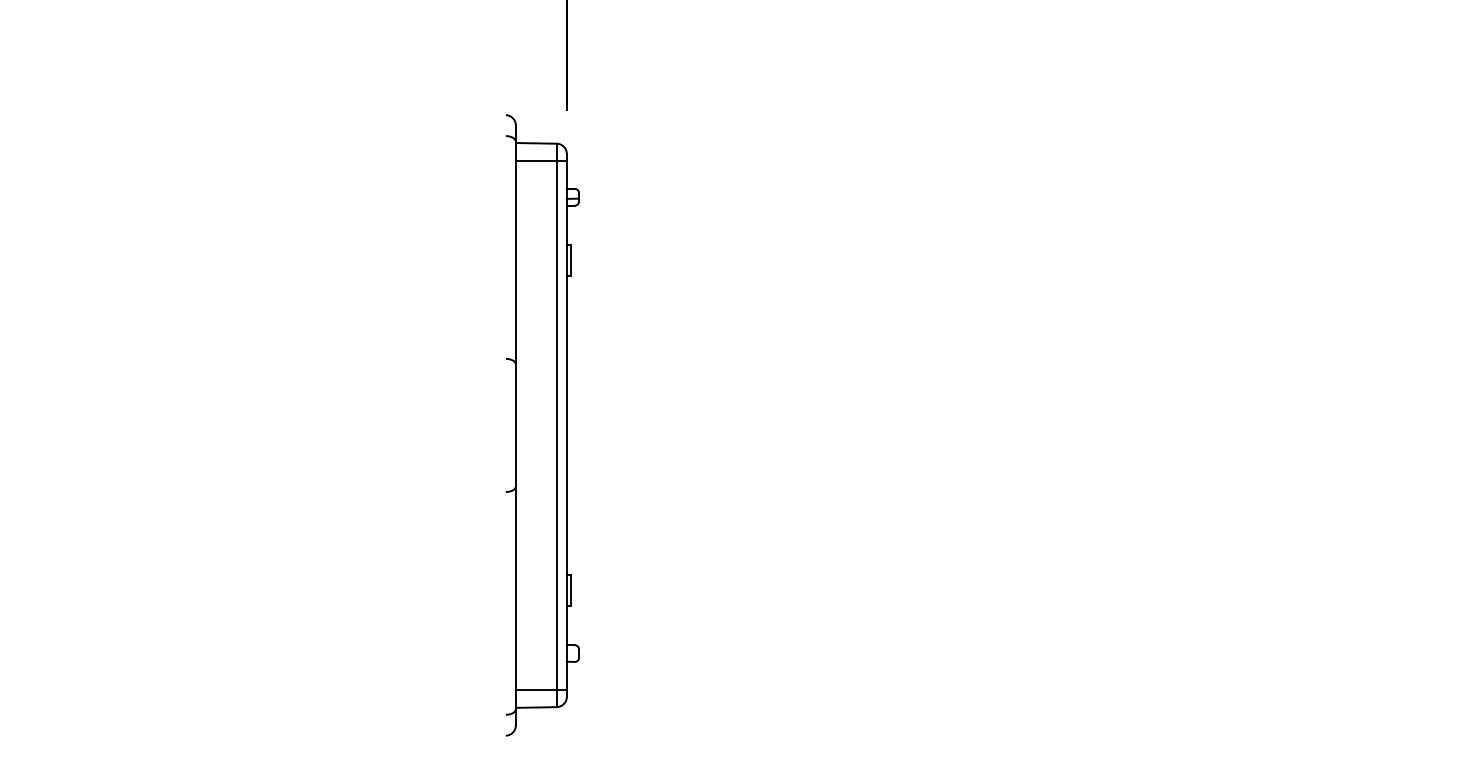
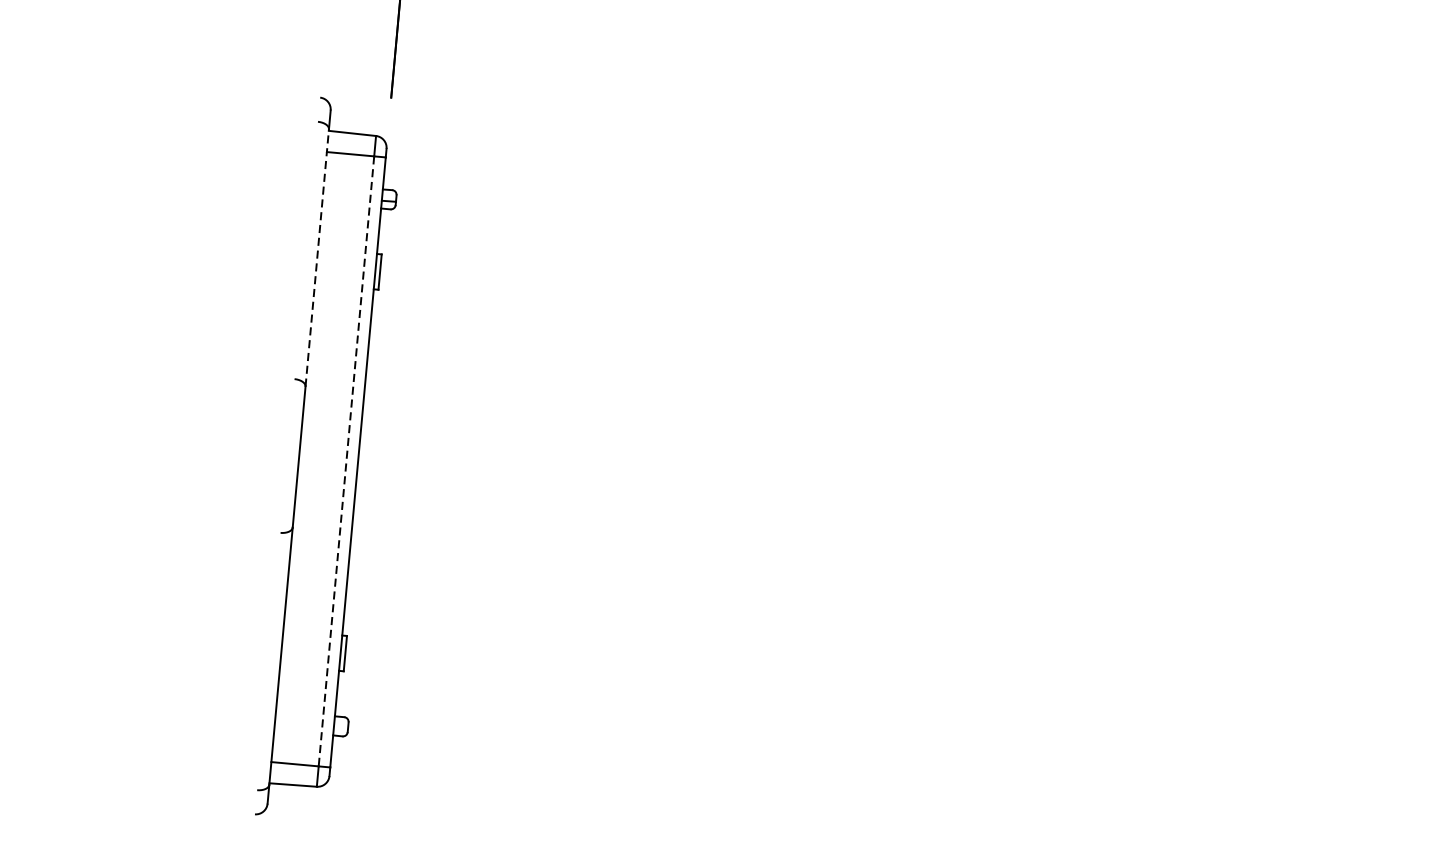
line: (515, 252) -> (316, 257), solid -> dashed
line: (556, 425) -> (346, 461), solid -> dashed

